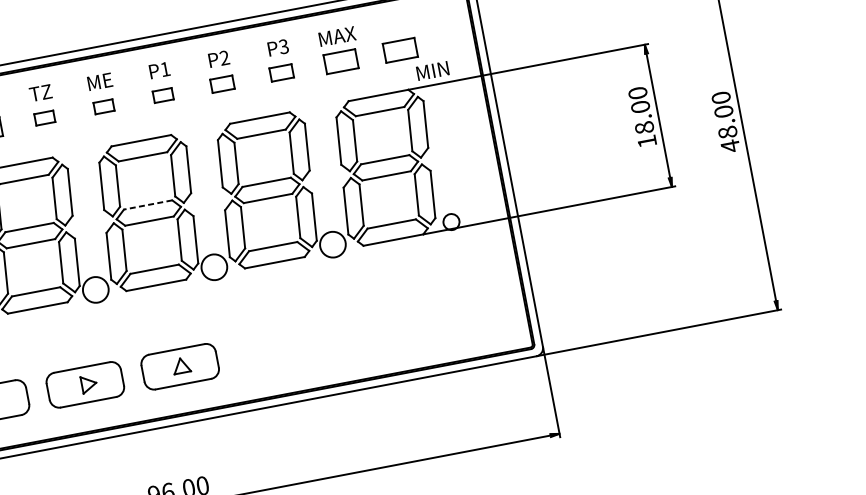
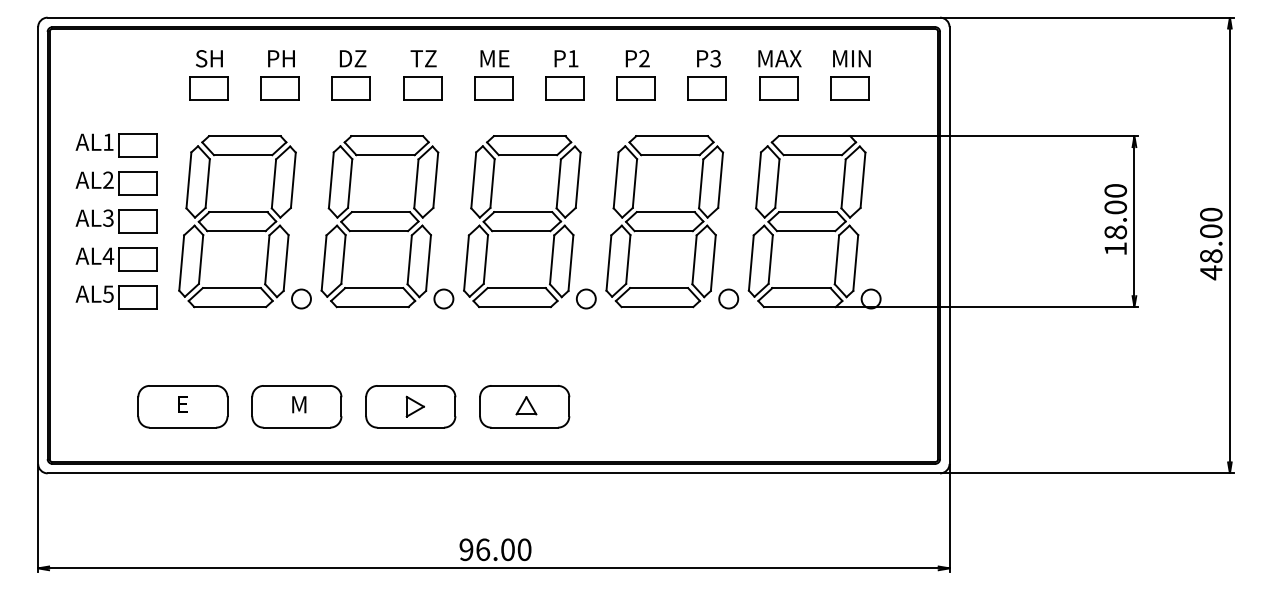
text: (432, 70) -> (851, 58), moved
part: (280, 72) -> (706, 88), size x1.43
part: (221, 84) -> (635, 88), size x1.43
part: (162, 95) -> (564, 88), size x1.67
part: (103, 106) -> (493, 88), size x1.67
part: (44, 118) -> (422, 88), size x1.67
line: (147, 205) -> (522, 212), dashed -> solid
circle: (332, 244) -> (728, 298), size x0.62
circle: (213, 266) -> (585, 298), size x0.62
circle: (95, 289) -> (443, 298), size x0.62

